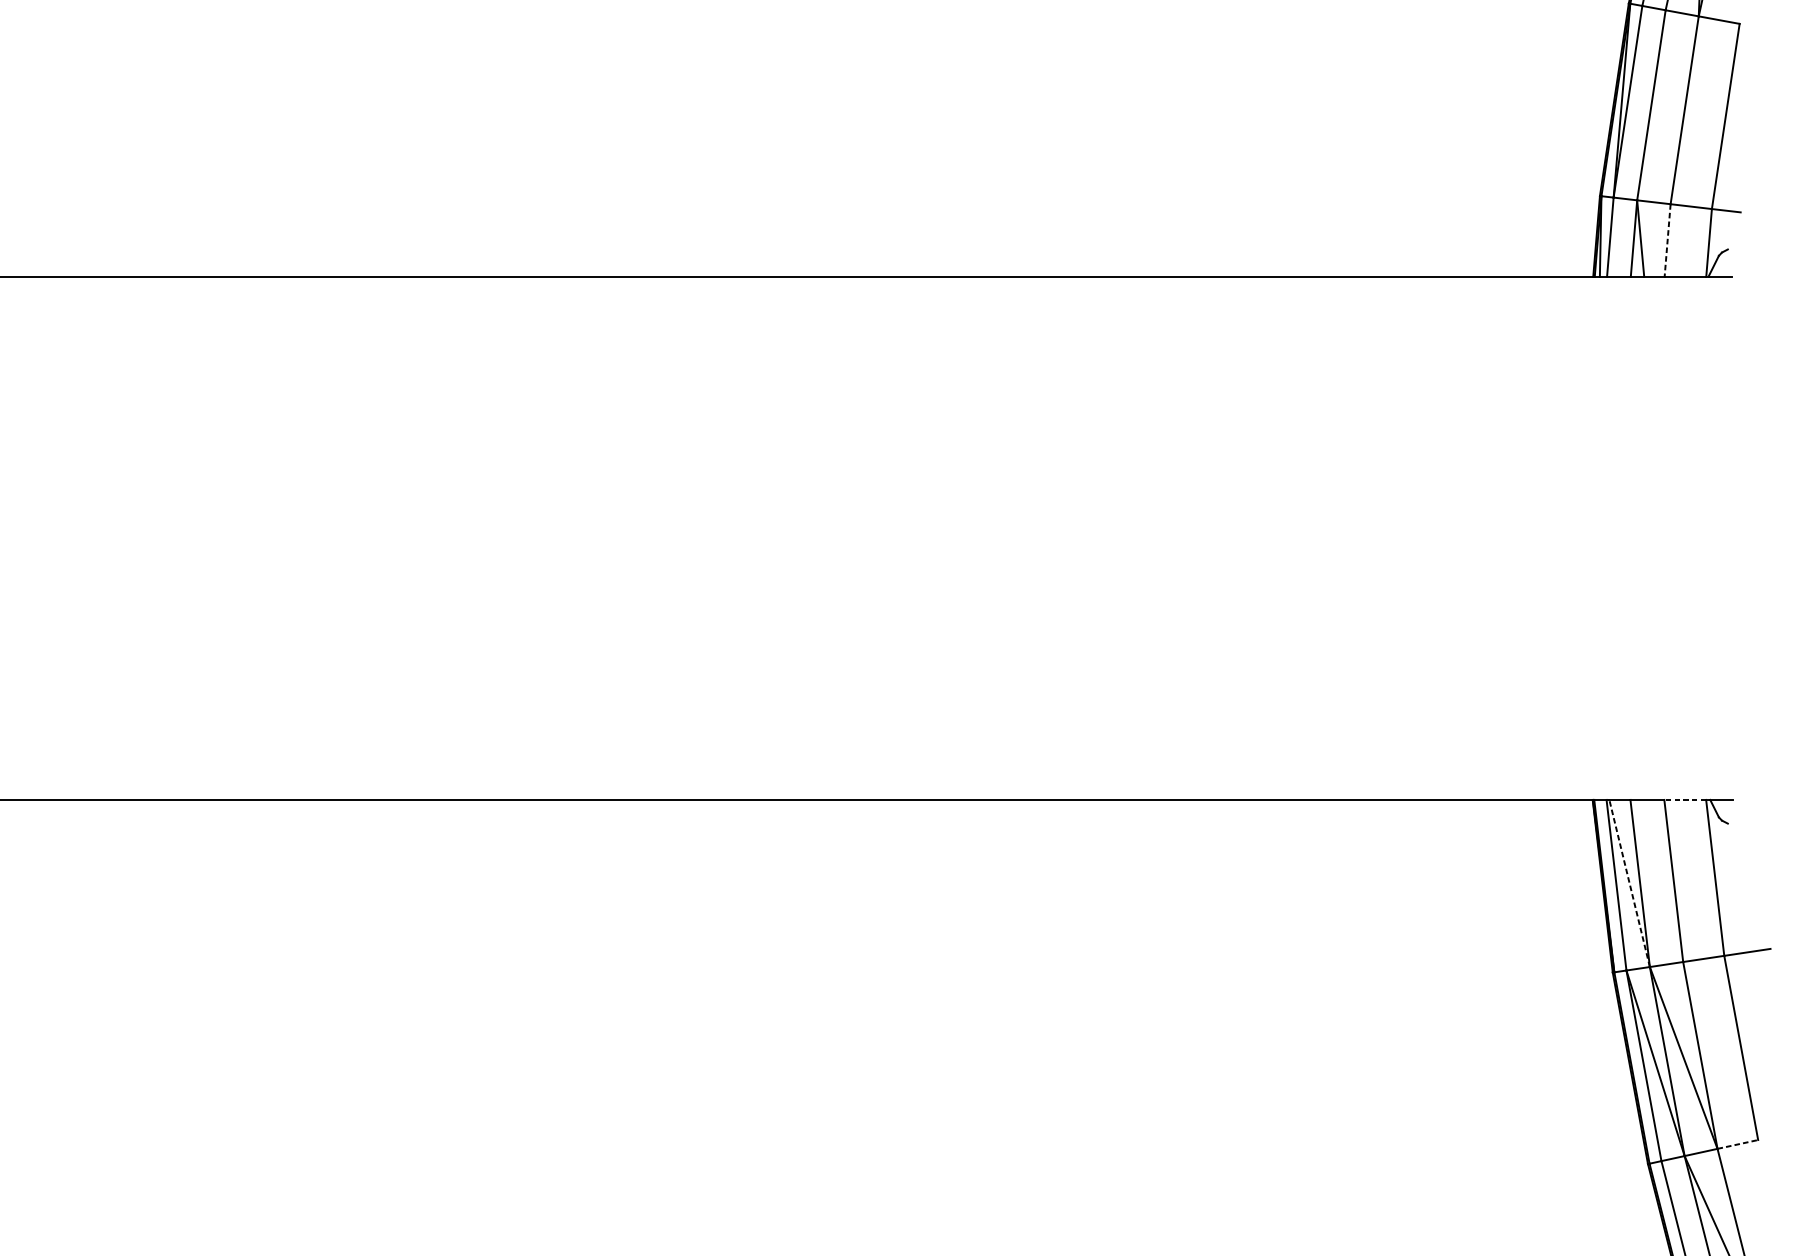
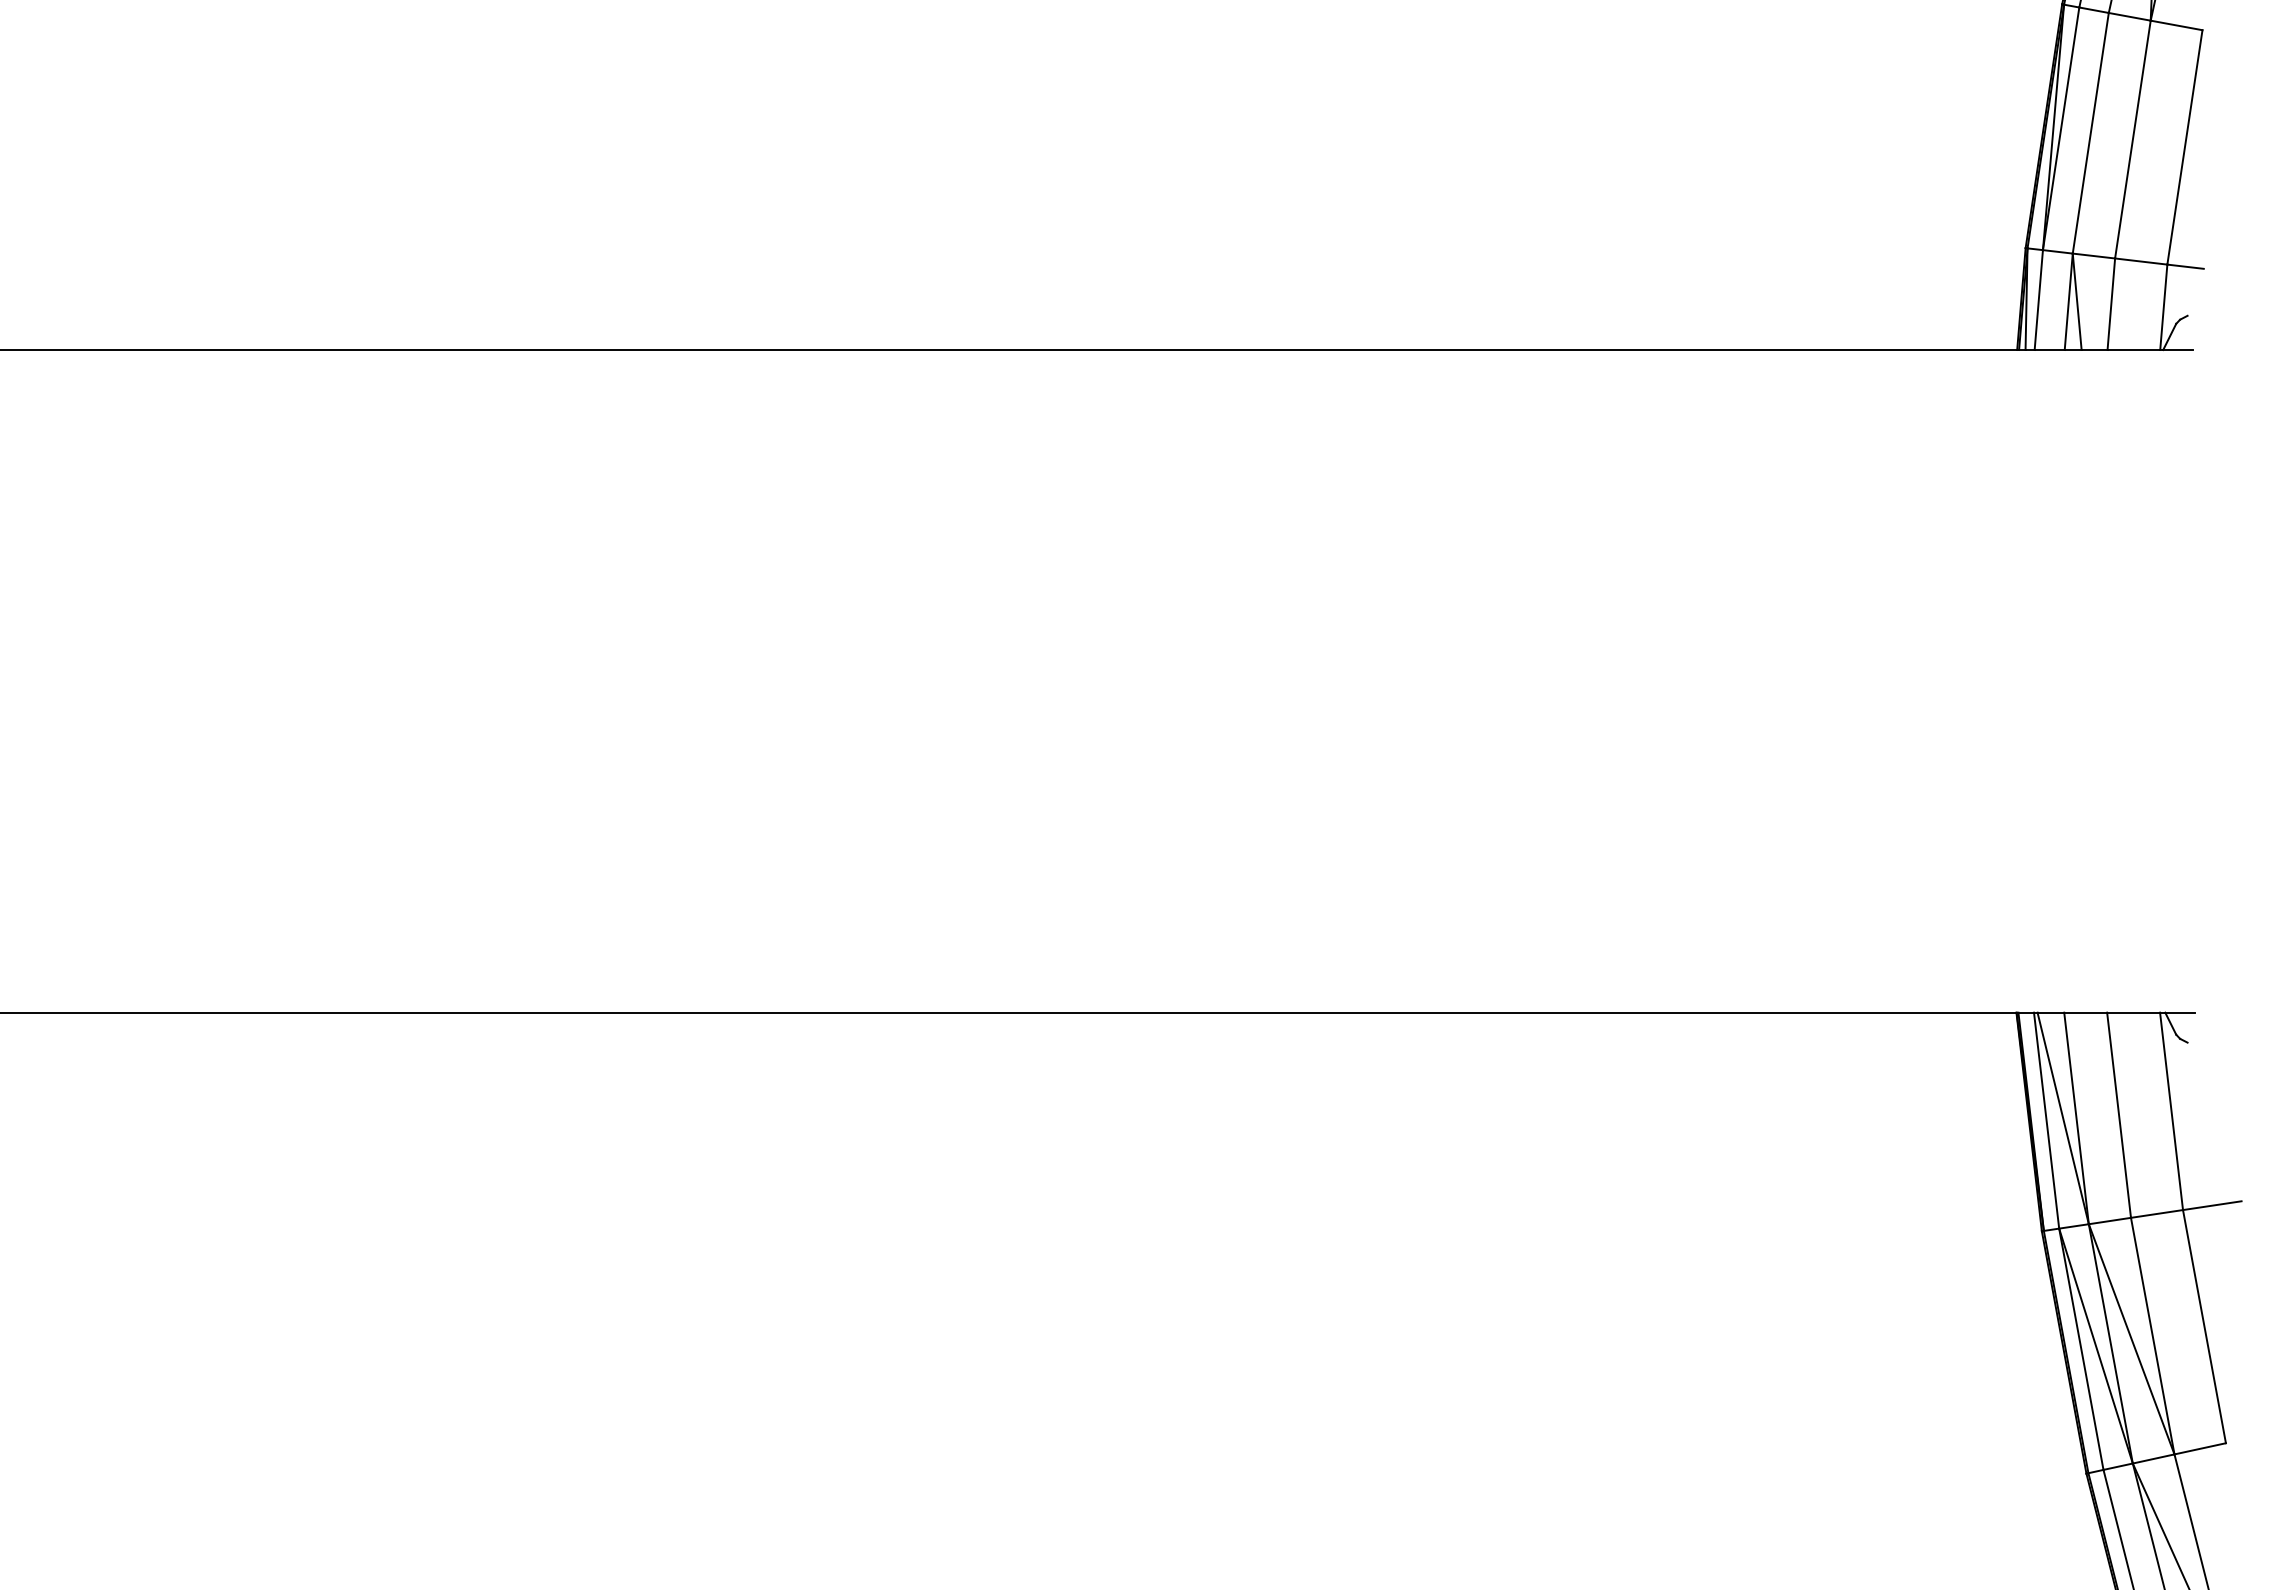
line: (1667, 240) -> (2111, 304), dashed -> solid
line: (1685, 799) -> (2133, 1012), dashed -> solid
line: (1629, 883) -> (2063, 1118), dashed -> solid
line: (1738, 1144) -> (2200, 1448), dashed -> solid

